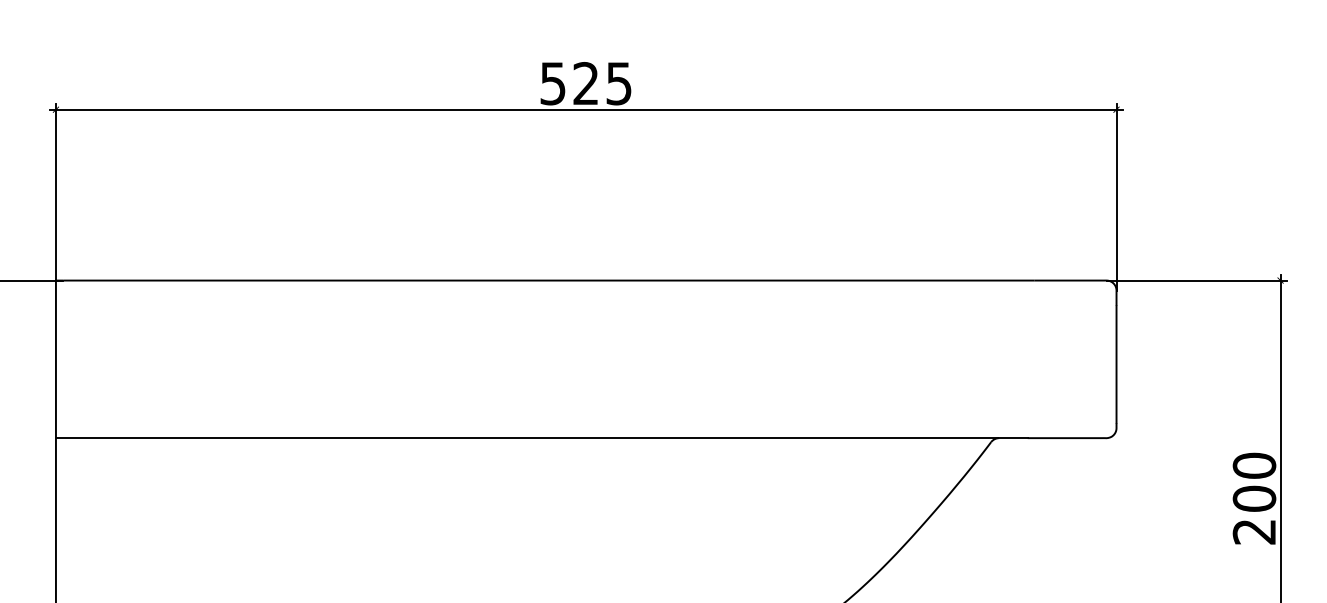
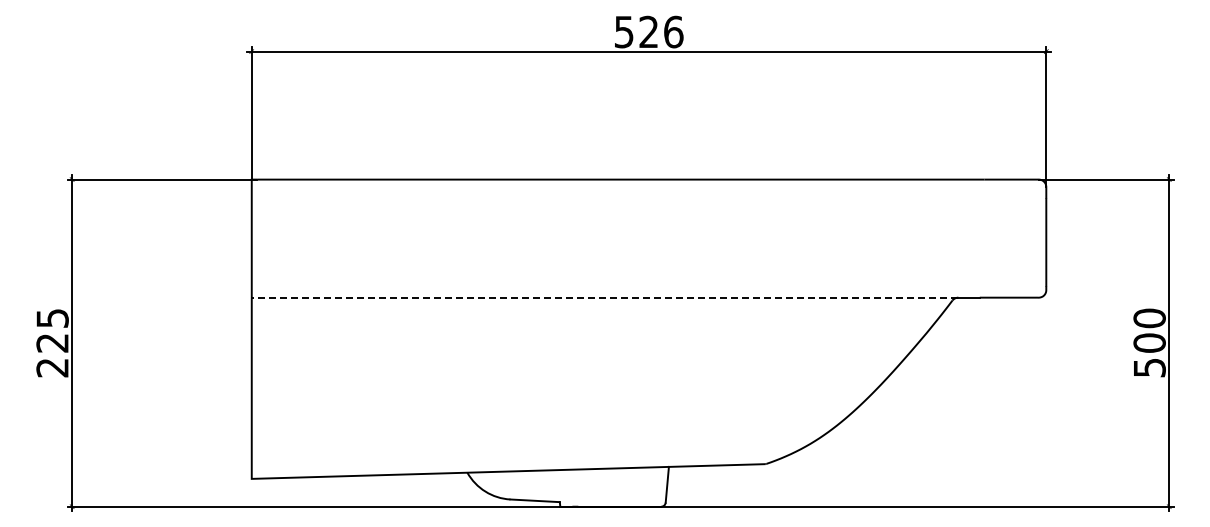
text: (618, 82) -> (673, 31), 525 -> 526
line: (526, 437) -> (604, 297), solid -> dashed
text: (1254, 532) -> (1149, 368), 200 -> 500

